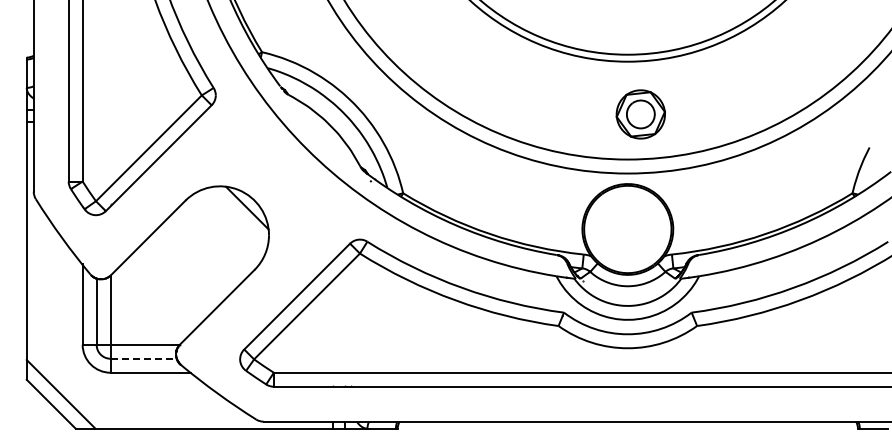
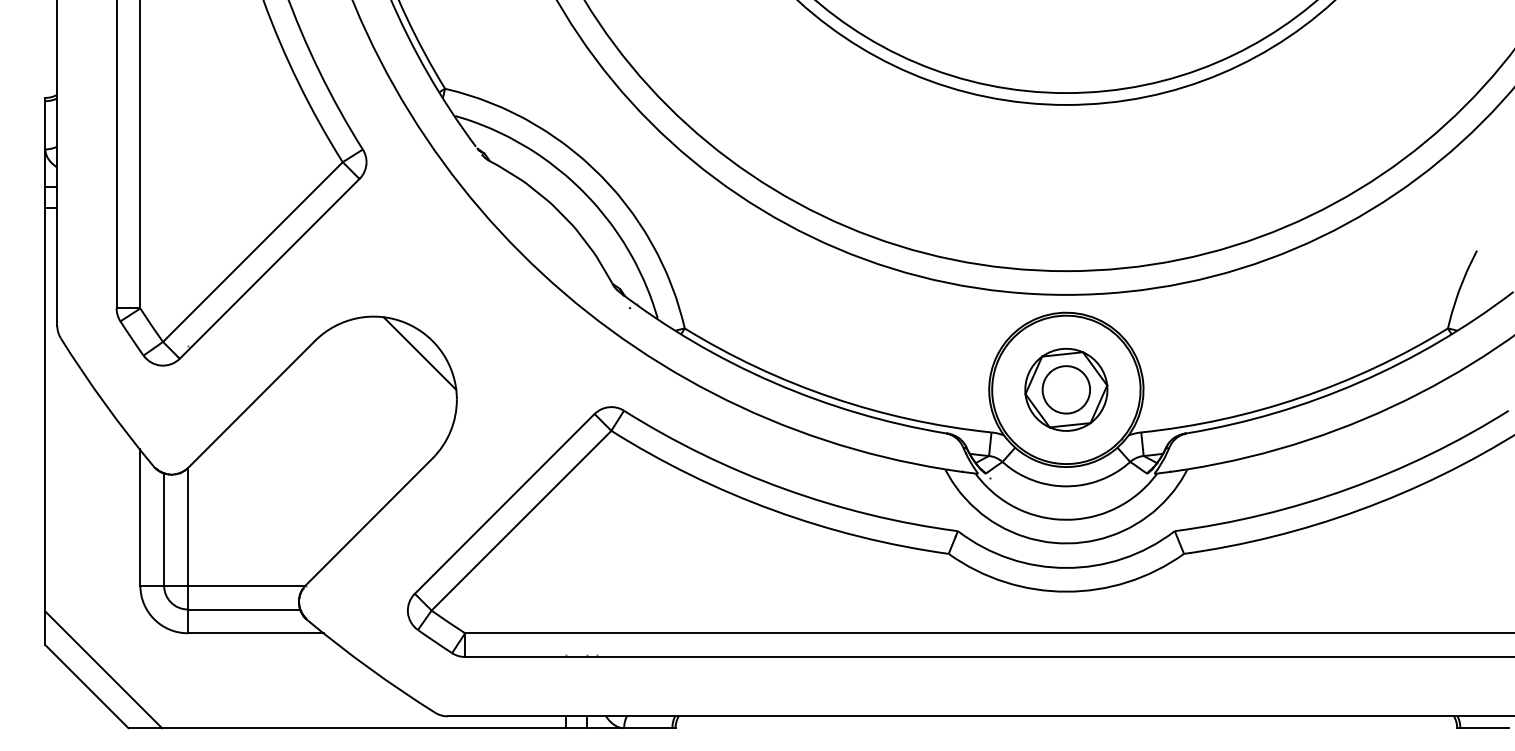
part: (640, 114) -> (1065, 389), moved
line: (144, 358) -> (245, 609), dashed -> solid

